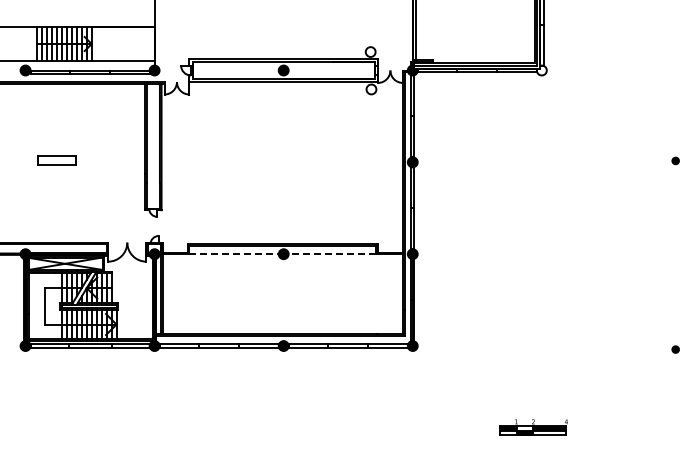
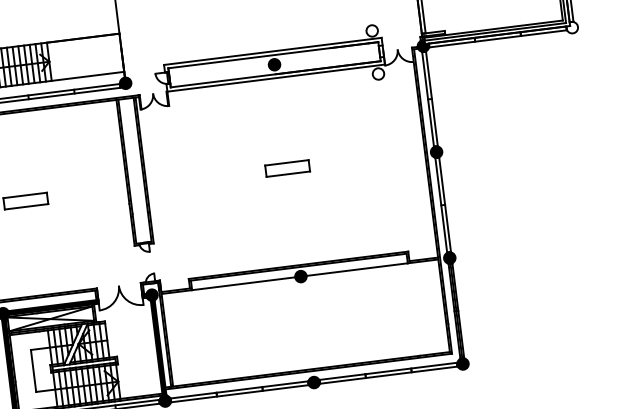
part: (283, 160) -> (287, 168), added
line: (234, 254) -> (244, 284), dashed -> solid
line: (332, 254) -> (357, 269), dashed -> solid

